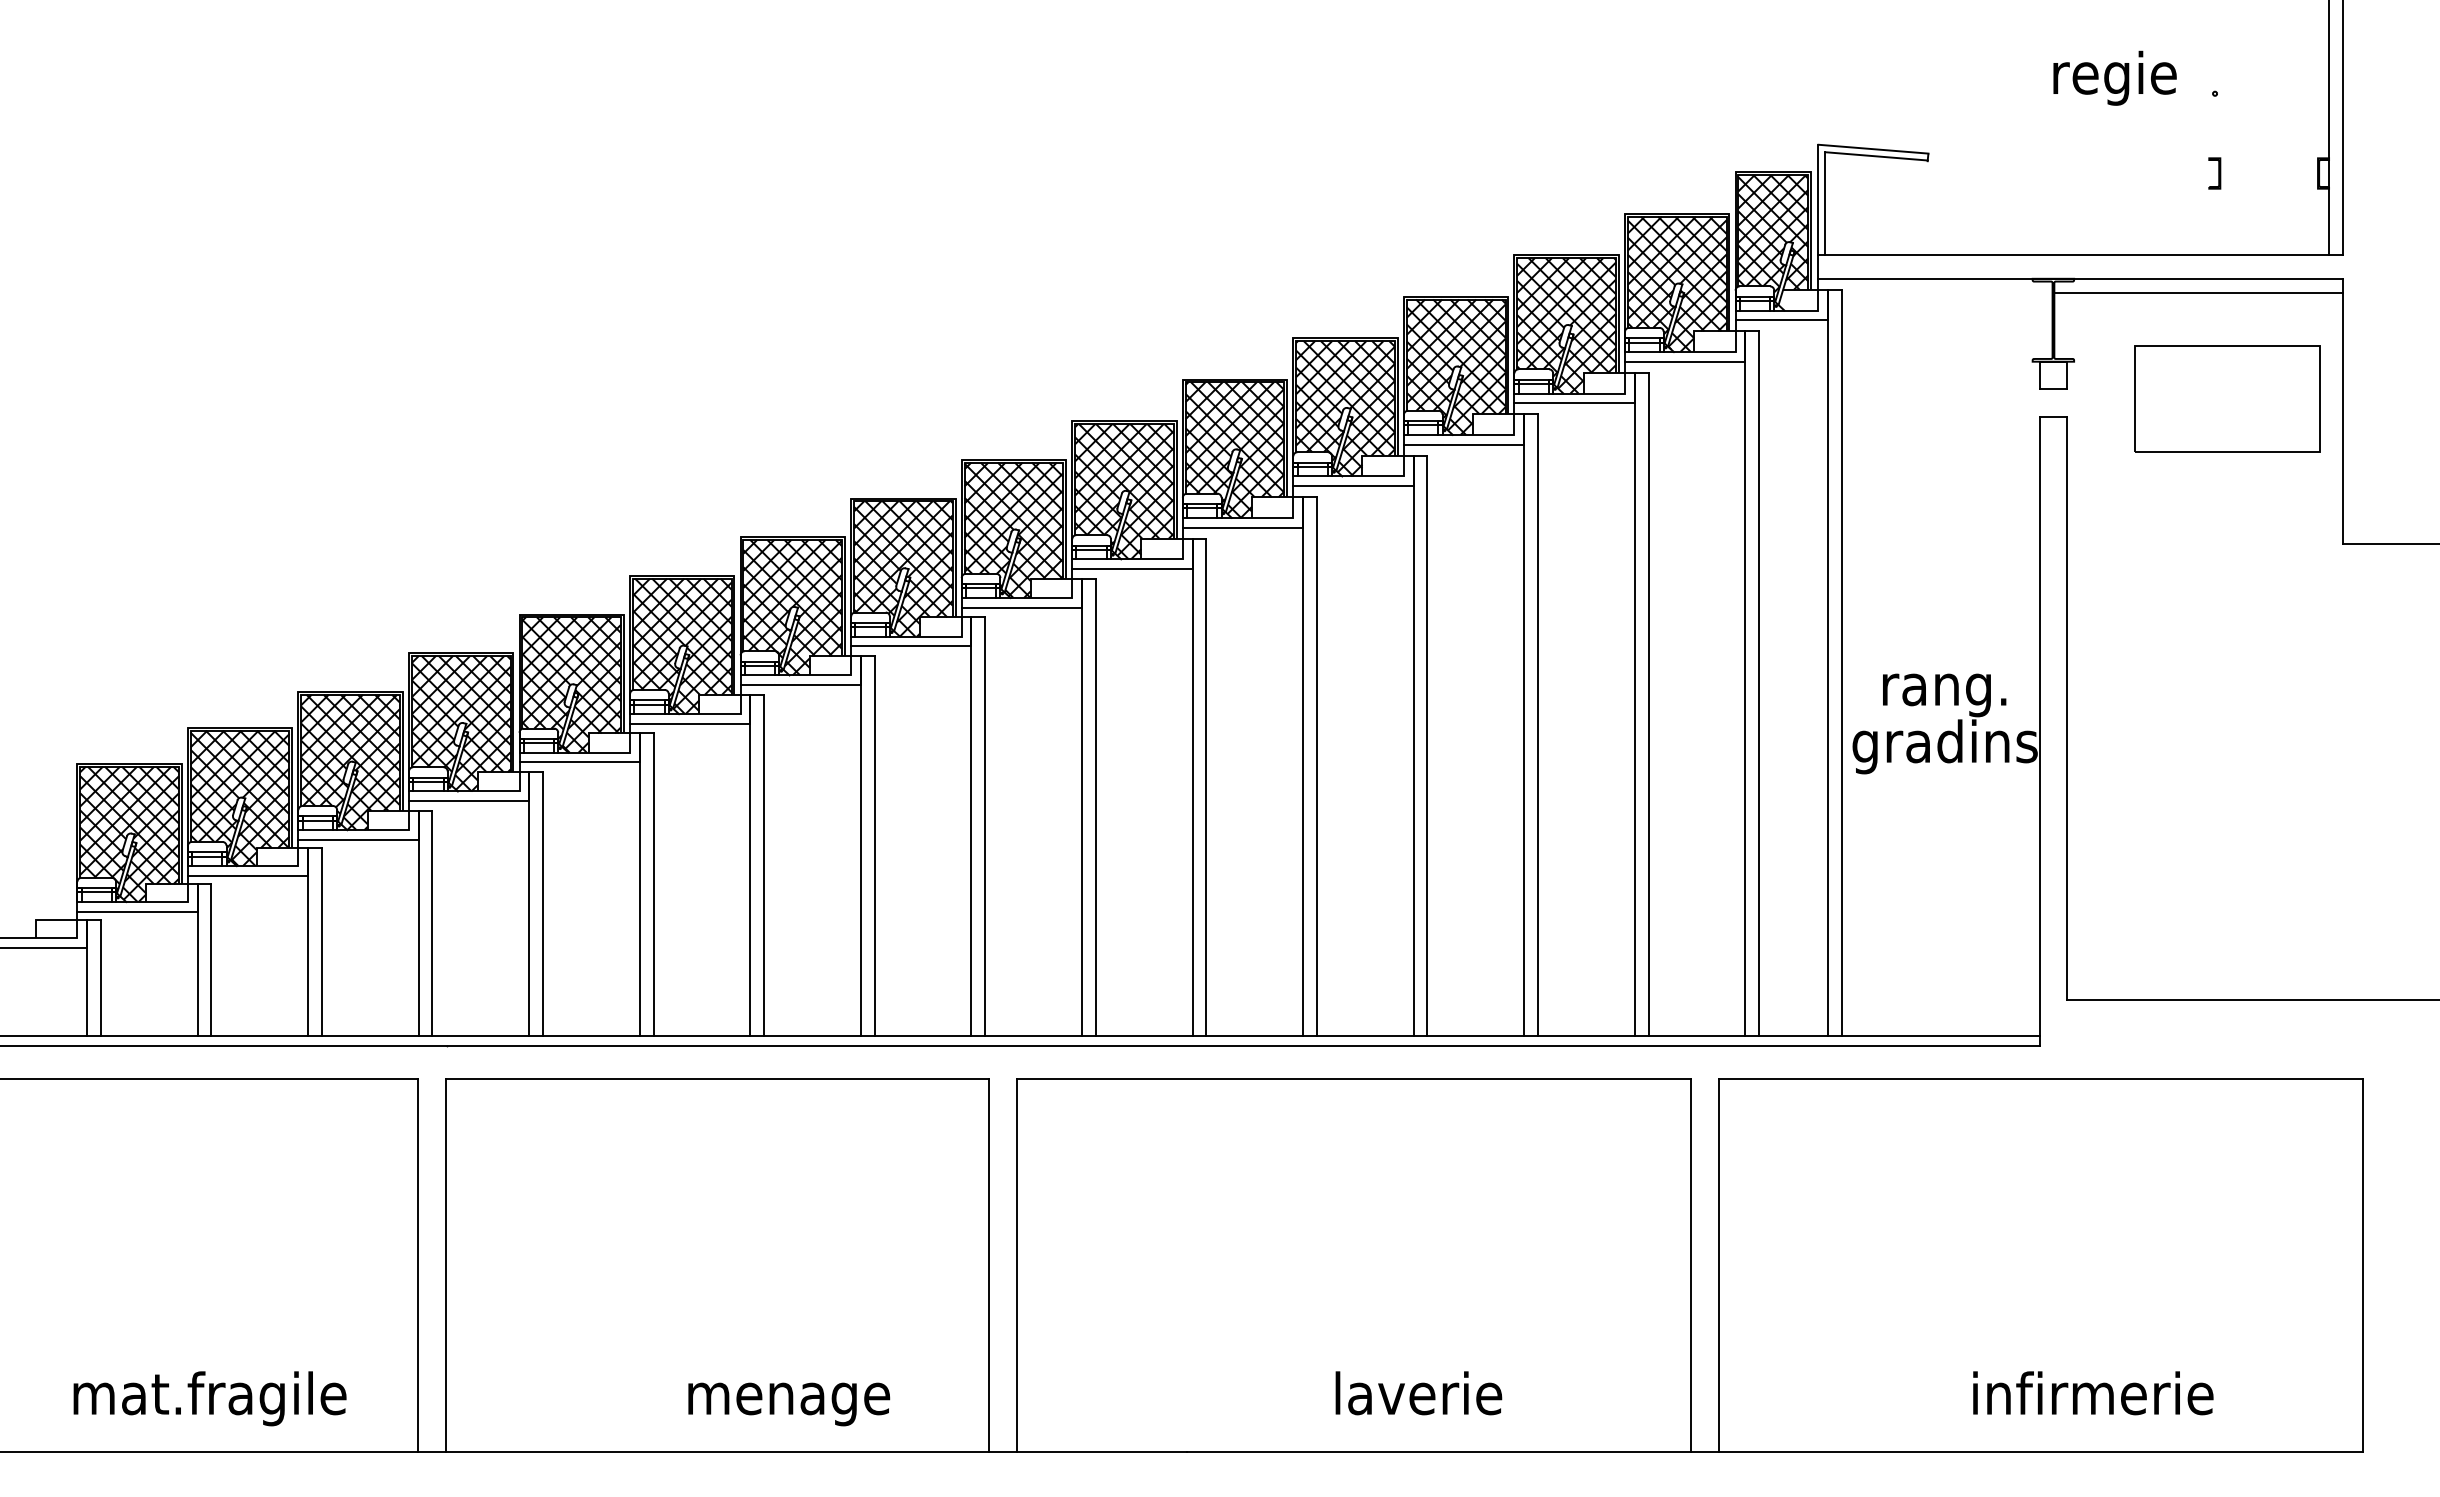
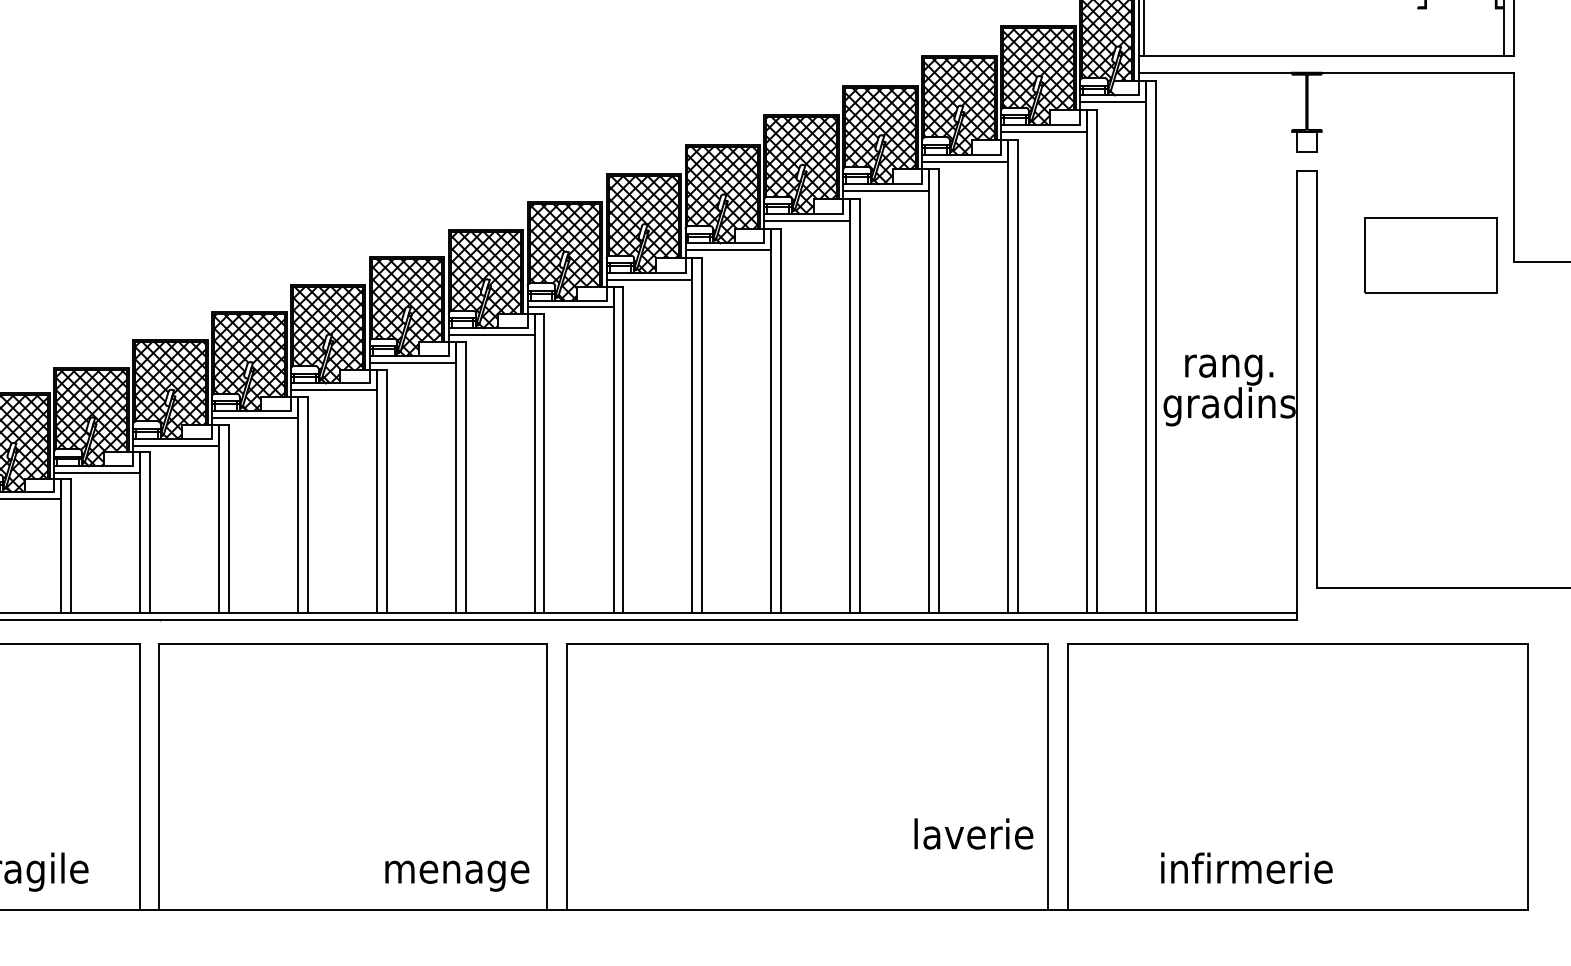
line: (2197, 292) -> (1409, 82), removed
part: (2227, 398) -> (1431, 255), moved
text: (1418, 1393) -> (973, 834), moved
text: (2093, 1393) -> (1247, 868), moved
text: (789, 1404) -> (457, 876), moved

